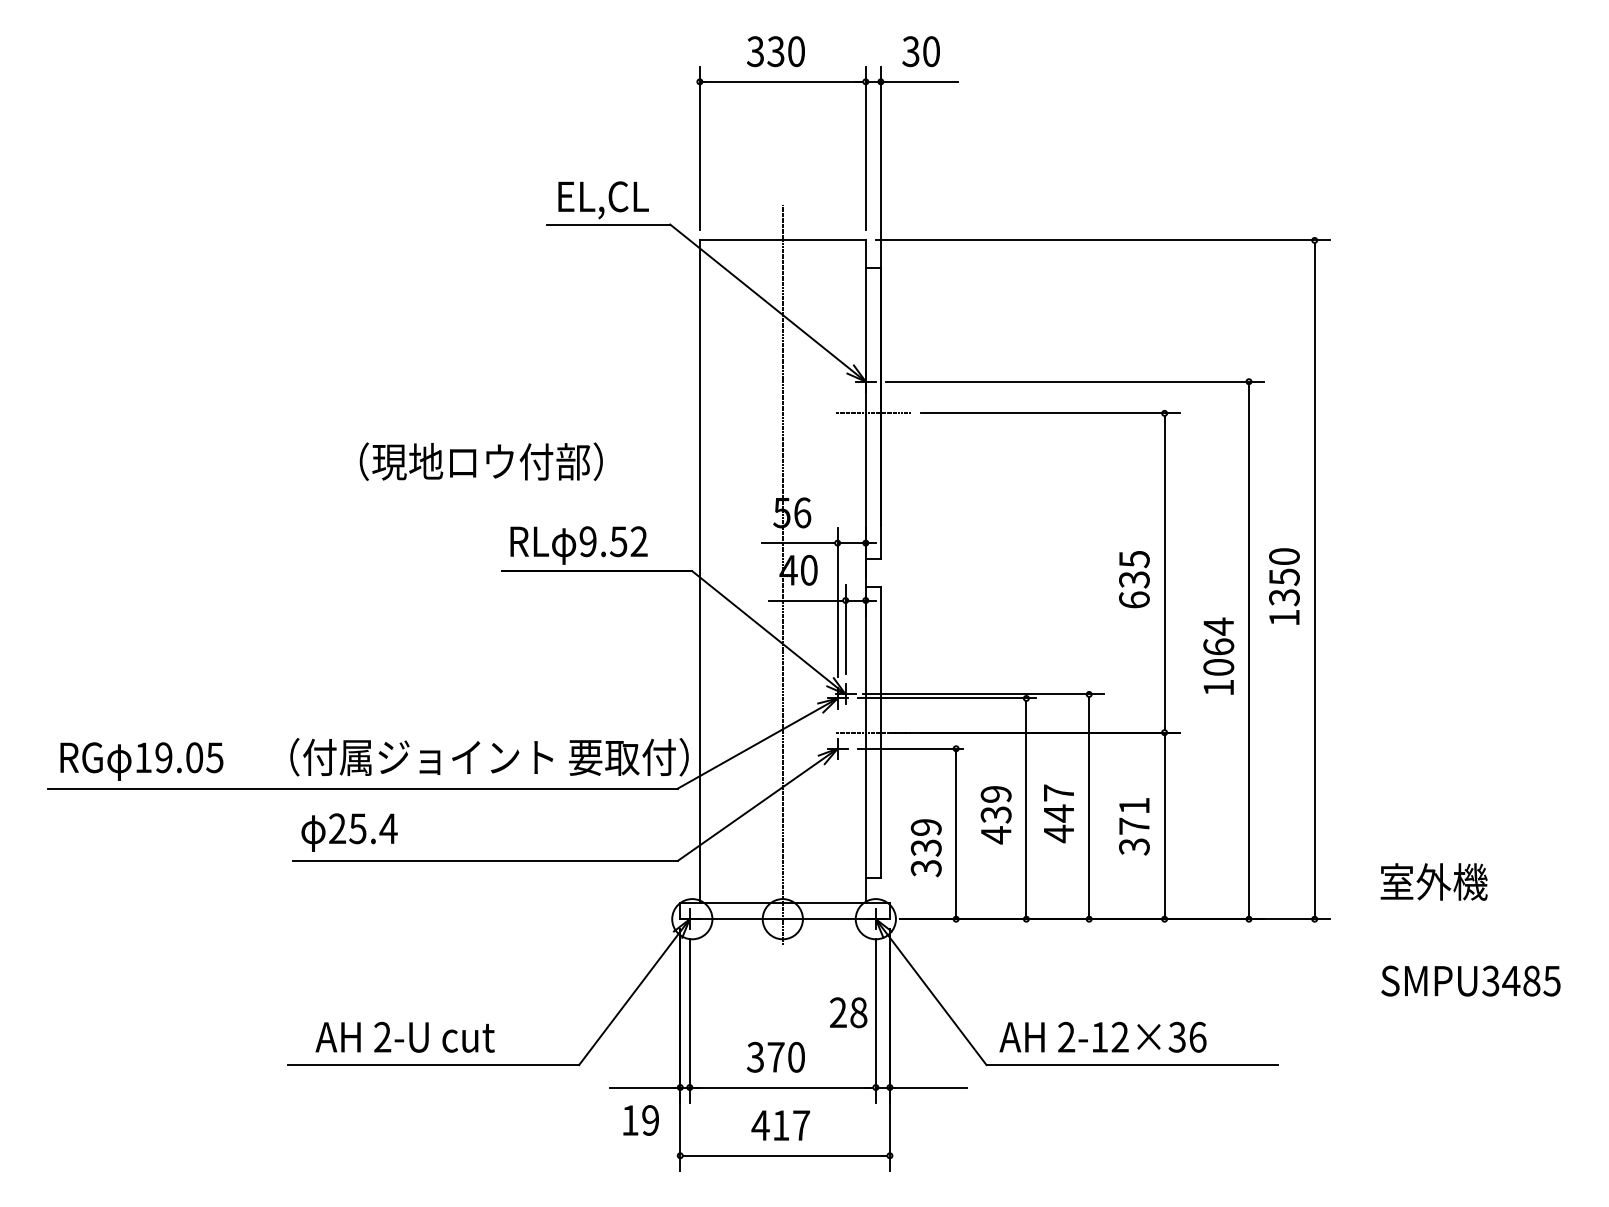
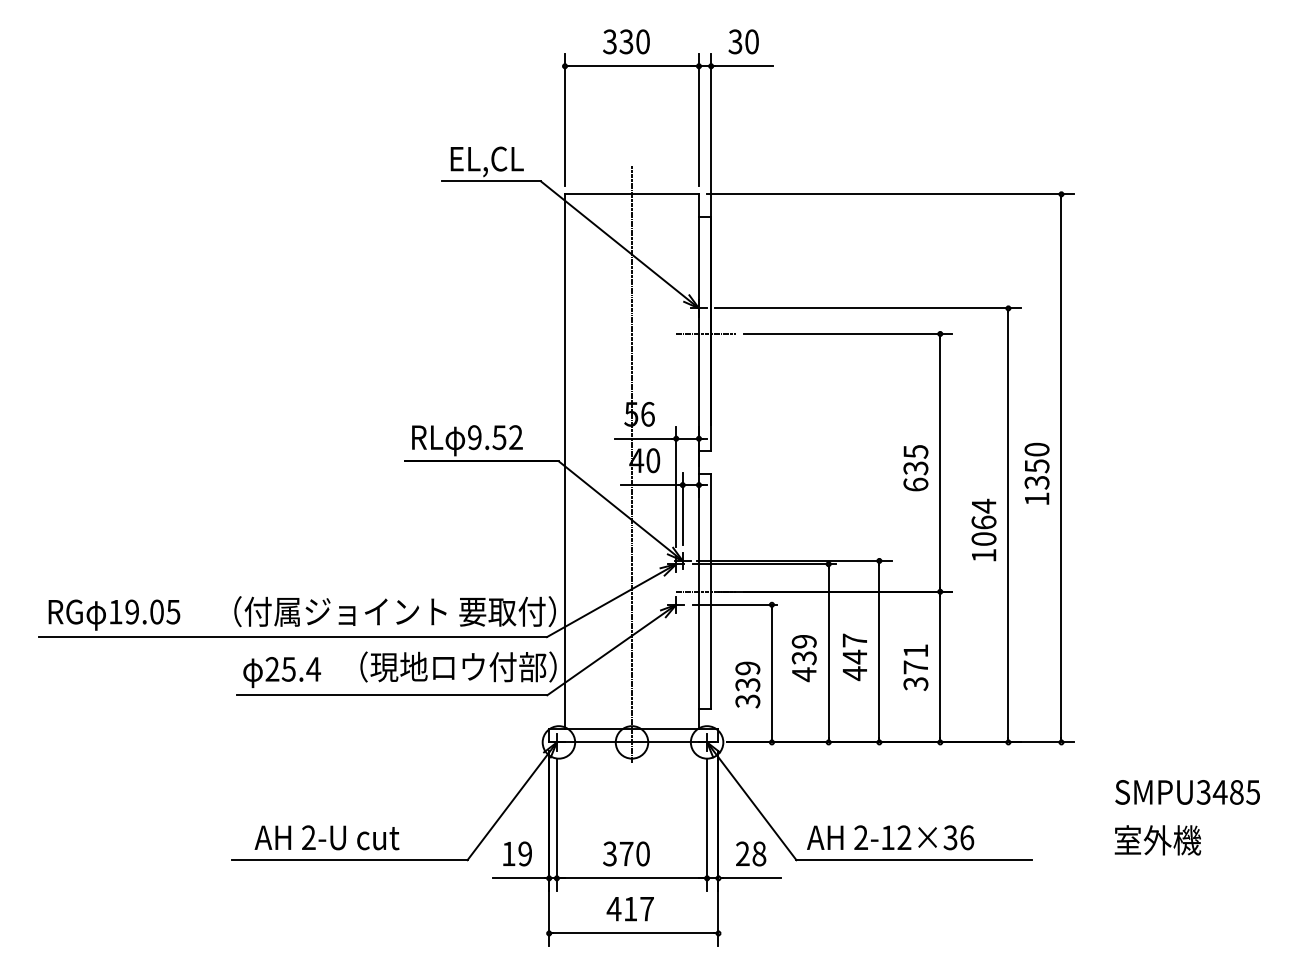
text: (481, 461) -> (458, 666), moved
text: (1433, 882) -> (1157, 840), moved
text: (849, 1012) -> (751, 853), moved
text: (641, 1119) -> (517, 853), moved

